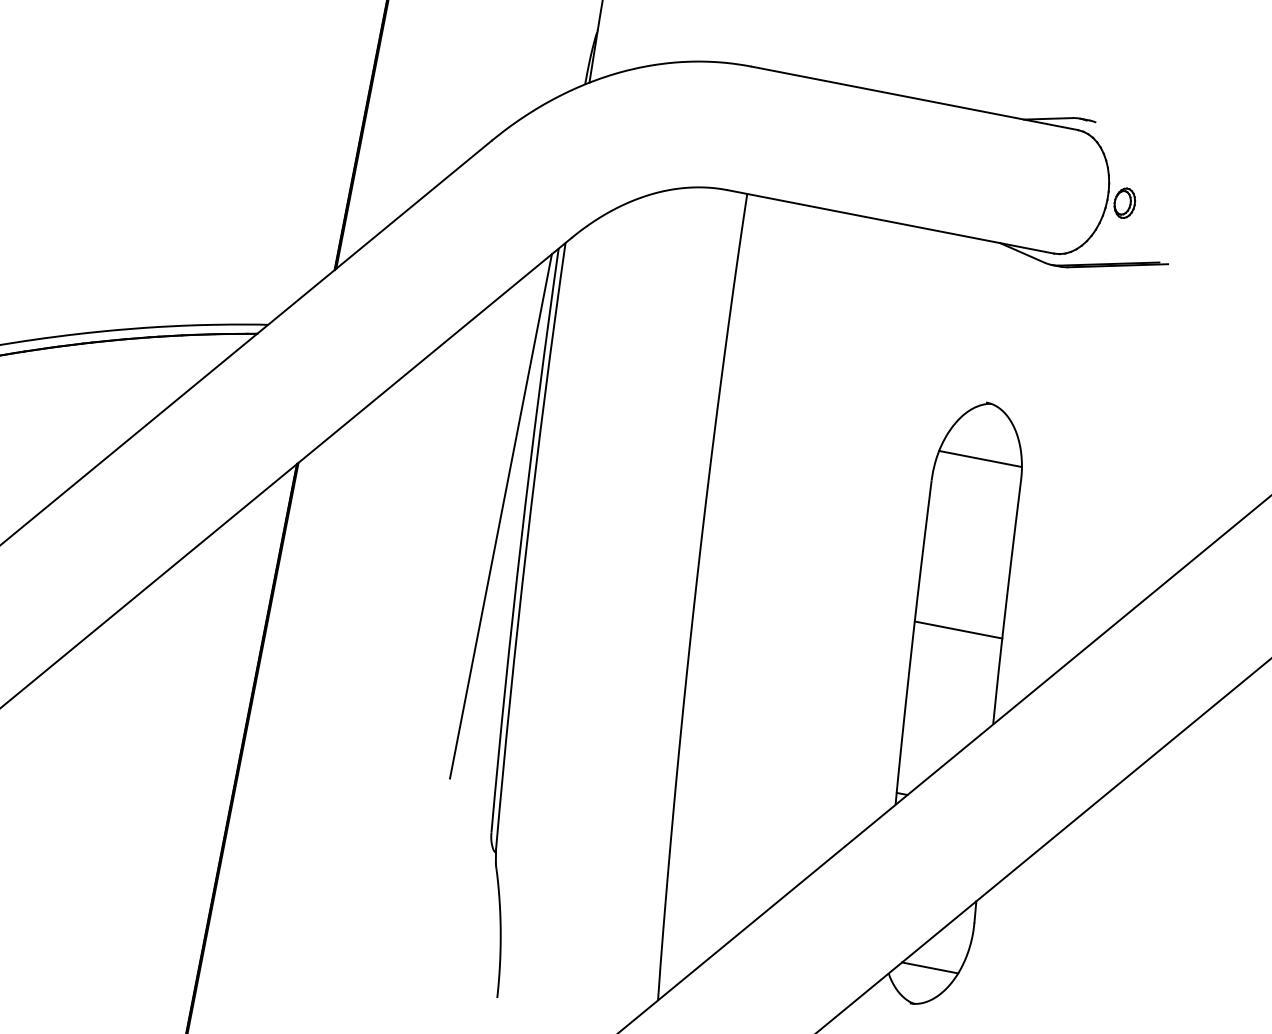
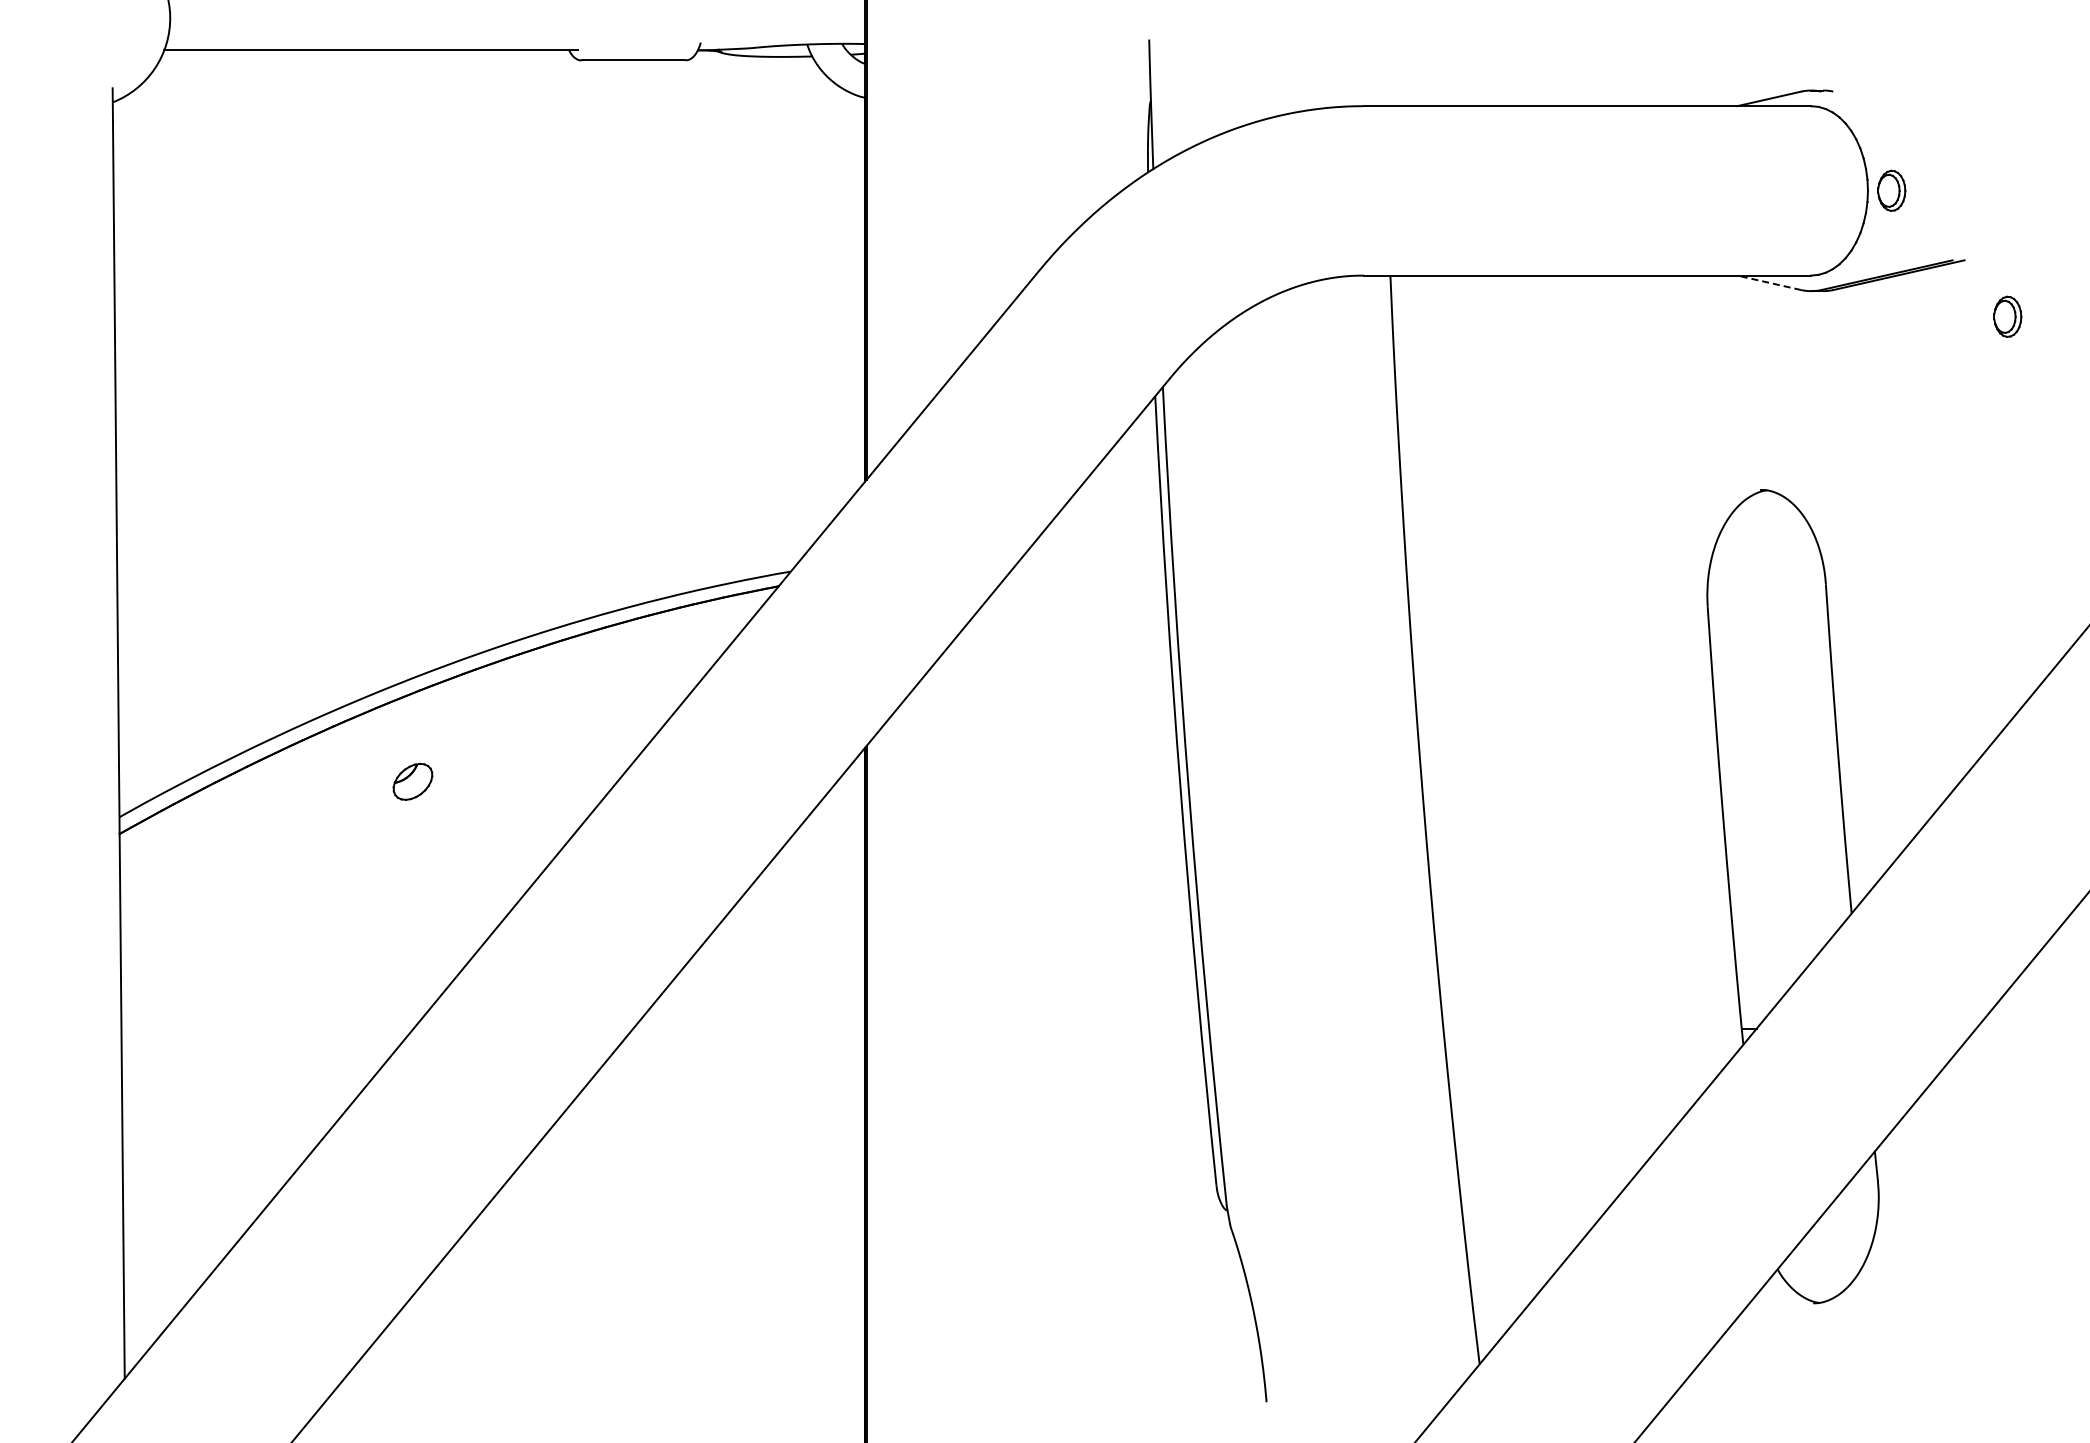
line: (1022, 252) -> (1769, 282), solid -> dashed
part: (1191, 311) -> (2007, 316), added
line: (980, 458) -> (1766, 565), removed
line: (500, 516) -> (1147, 764), removed
line: (958, 629) -> (1781, 797), removed
line: (929, 967) -> (1830, 1251), removed

